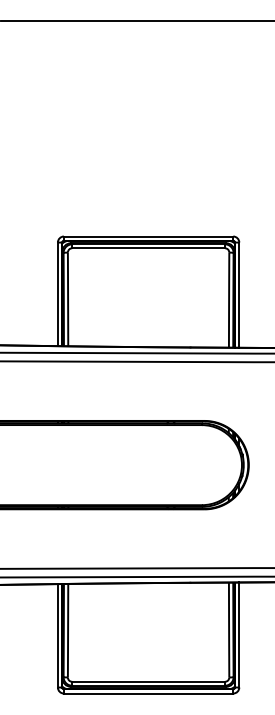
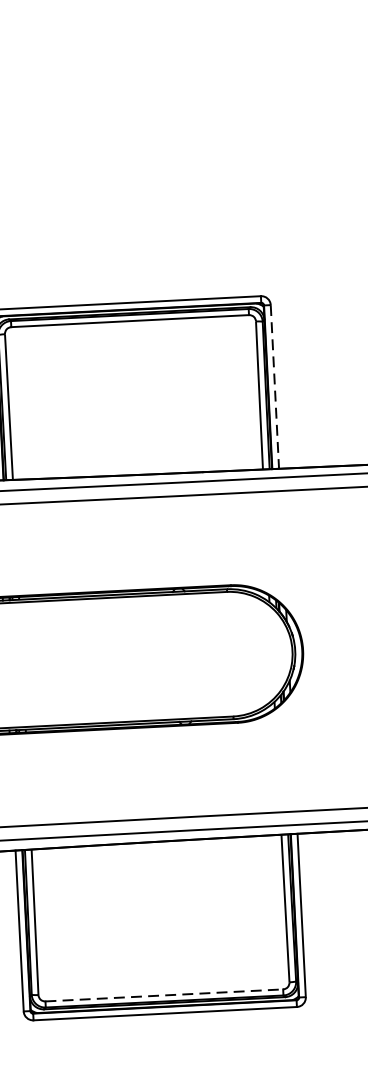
line: (239, 295) -> (275, 387), solid -> dashed
line: (149, 681) -> (165, 994), solid -> dashed

